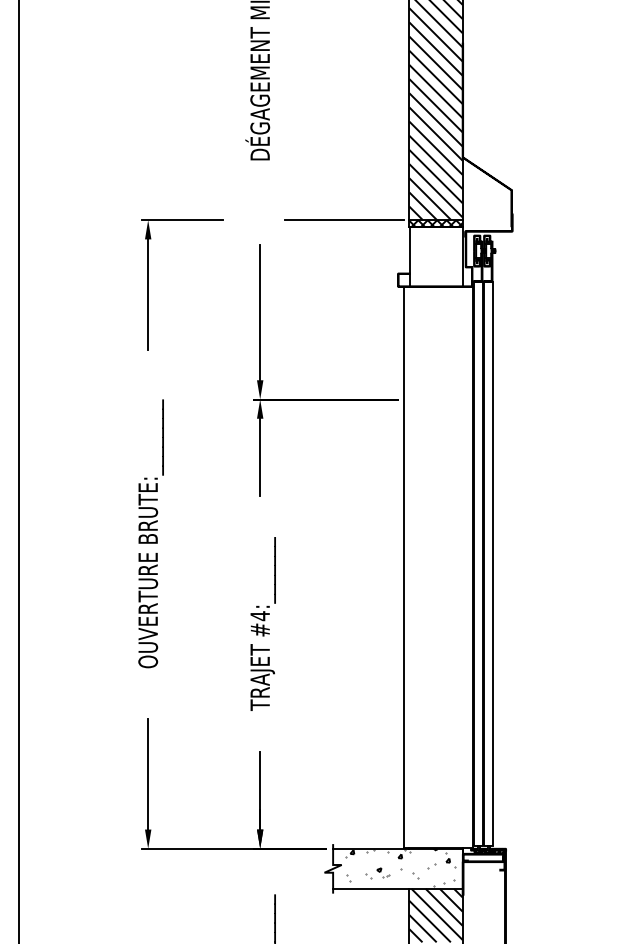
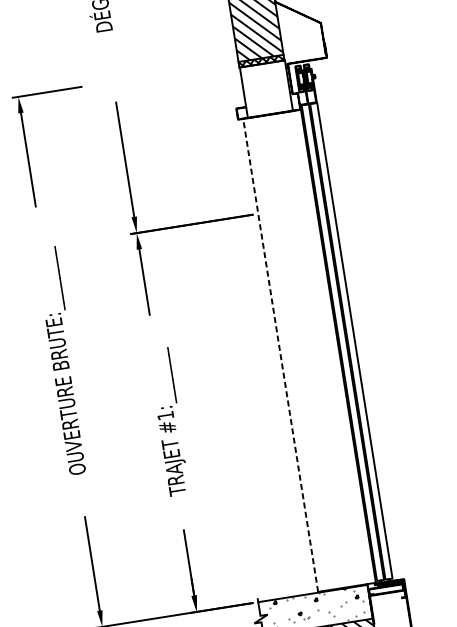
line: (344, 220) -> (183, 70), removed
line: (404, 567) -> (280, 355), solid -> dashed
text: (259, 616) -> (165, 416), #4:_______ -> #1:_______

